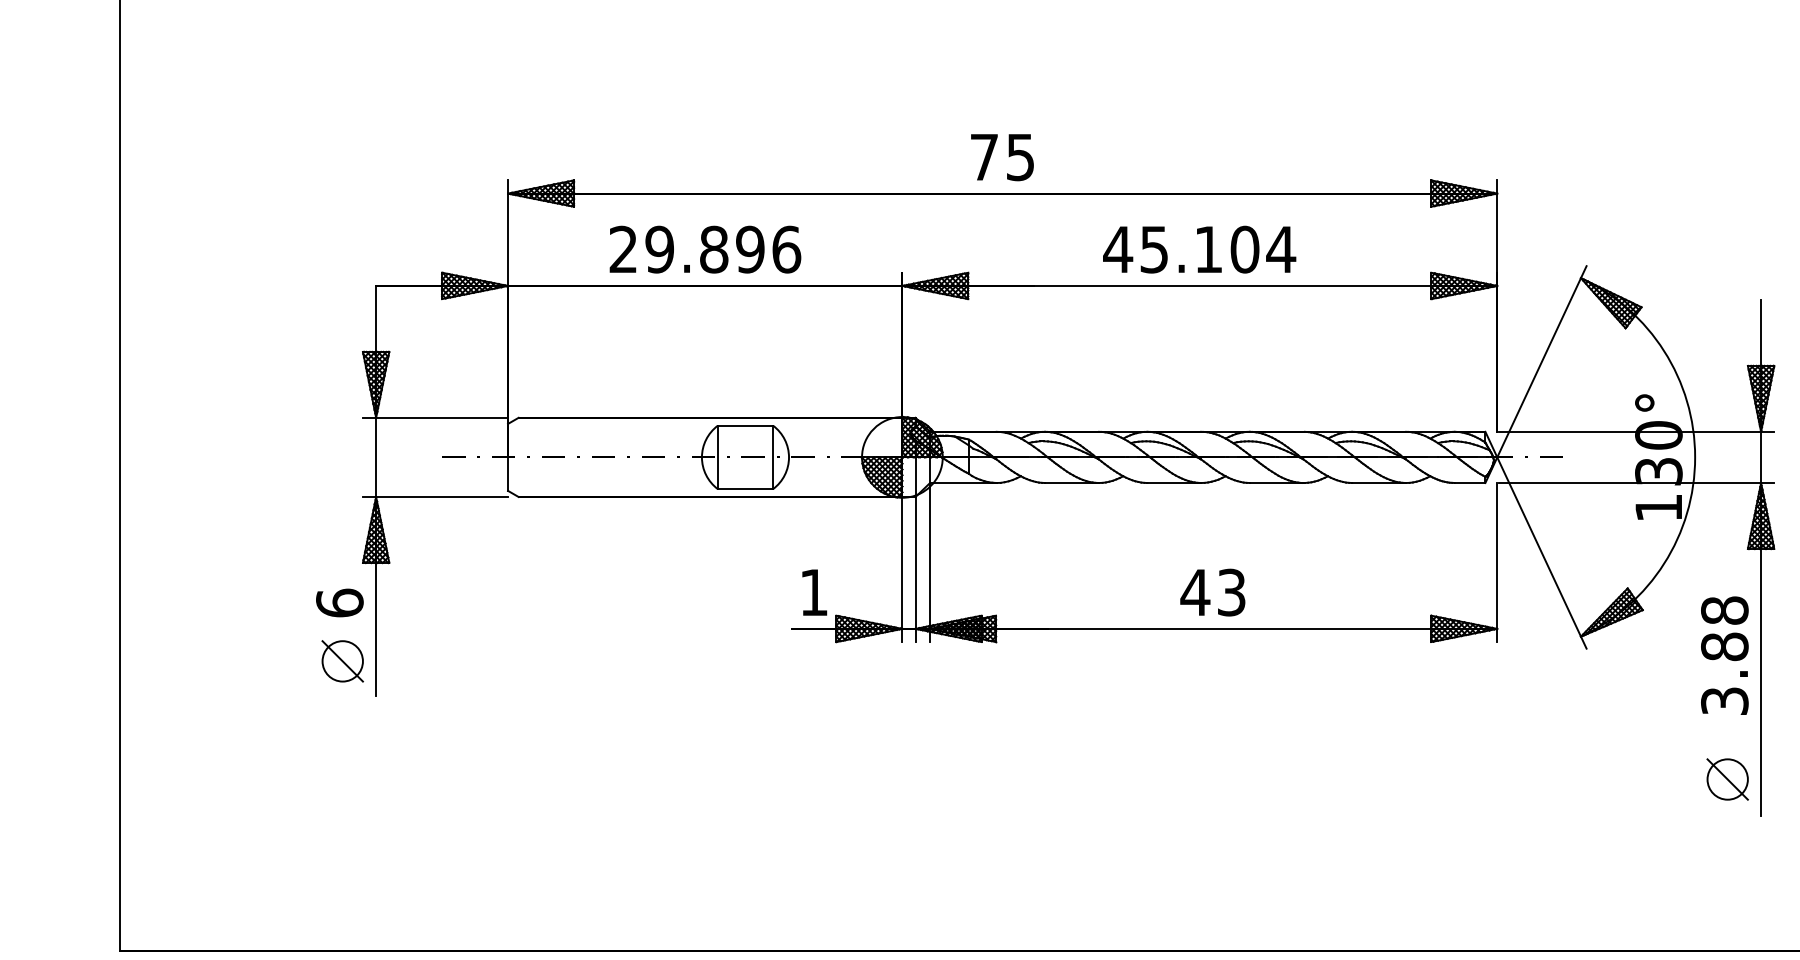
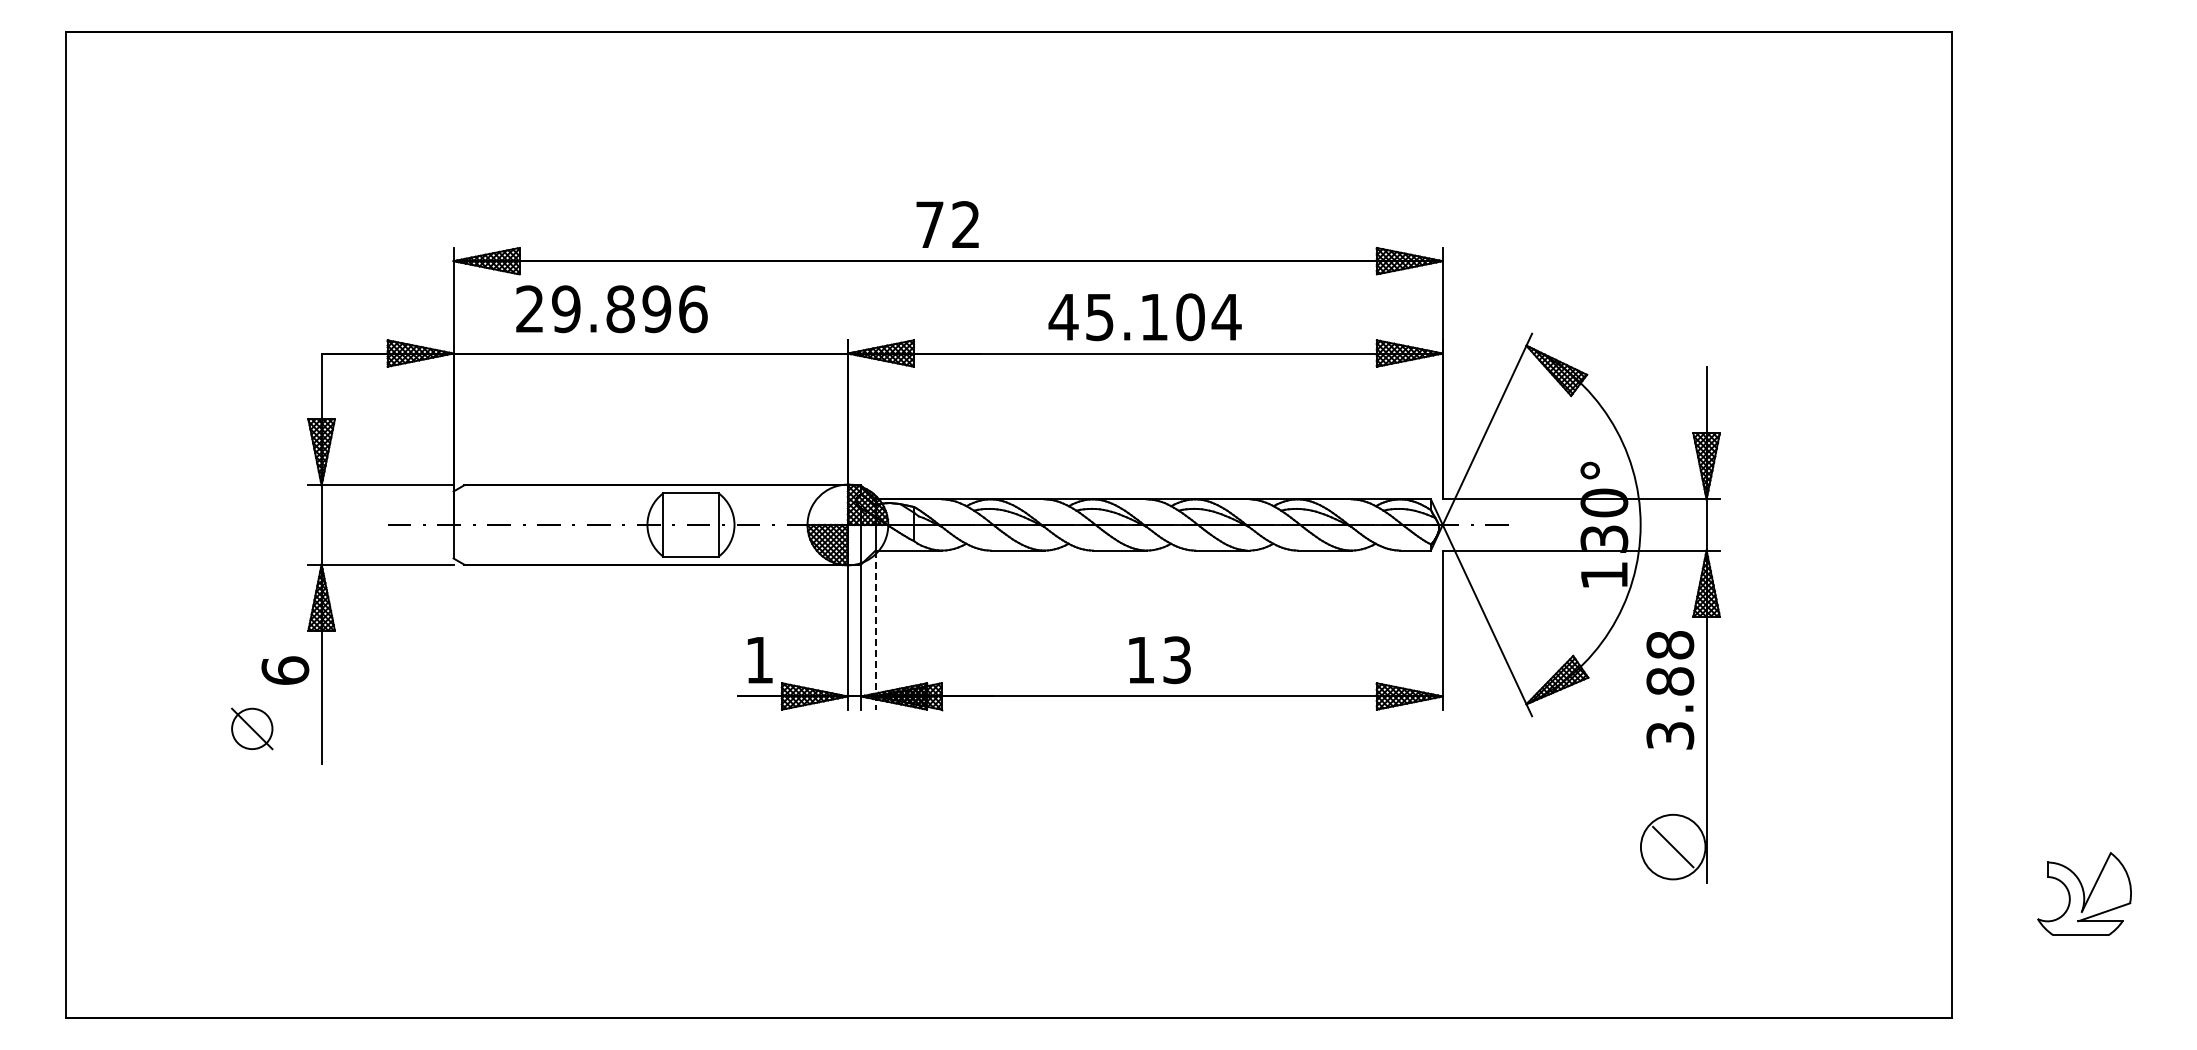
text: (1019, 156) -> (965, 224), 75 -> 72
text: (704, 249) -> (611, 309), moved
line: (929, 562) -> (875, 630), solid -> dashed
text: (1194, 592) -> (1140, 660), 43 -> 13
text: (1724, 655) -> (1670, 690), moved
part: (342, 660) -> (252, 728), moved
circle: (1727, 778) -> (1673, 846), size x1.6

